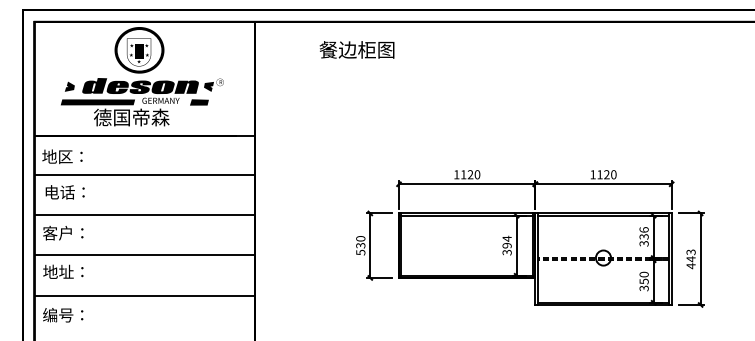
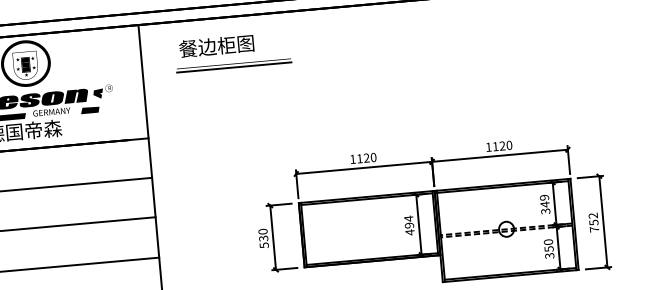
text: (356, 49) -> (216, 45), moved
line: (346, 72) -> (234, 67), added
text: (643, 233) -> (544, 201), 336 -> 349
text: (506, 252) -> (409, 232), 394 -> 494
text: (690, 259) -> (593, 223), 443 -> 752

